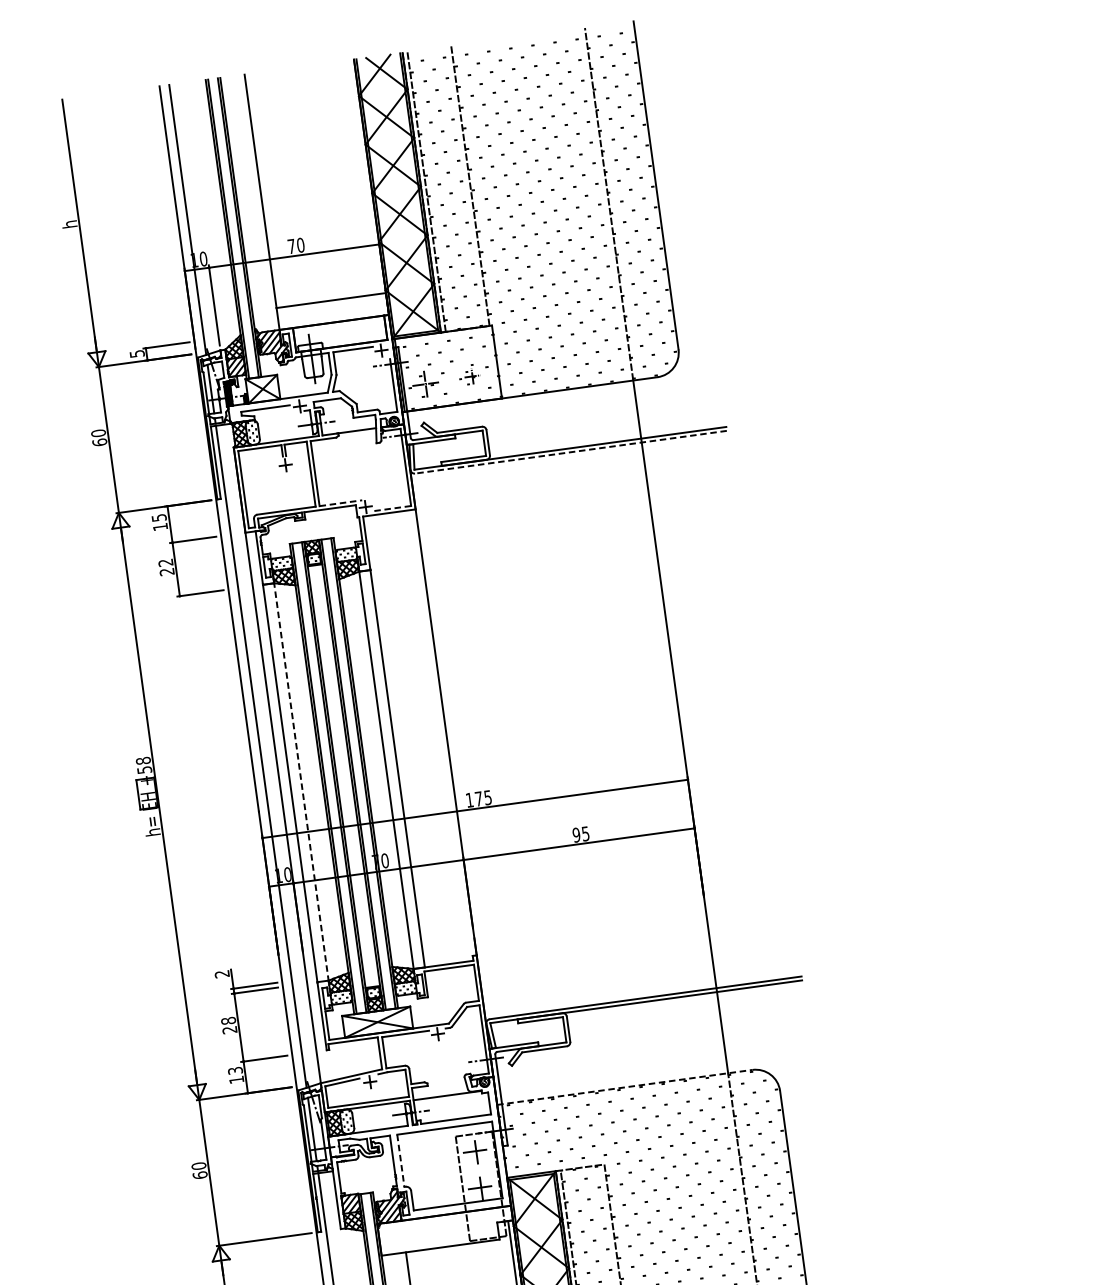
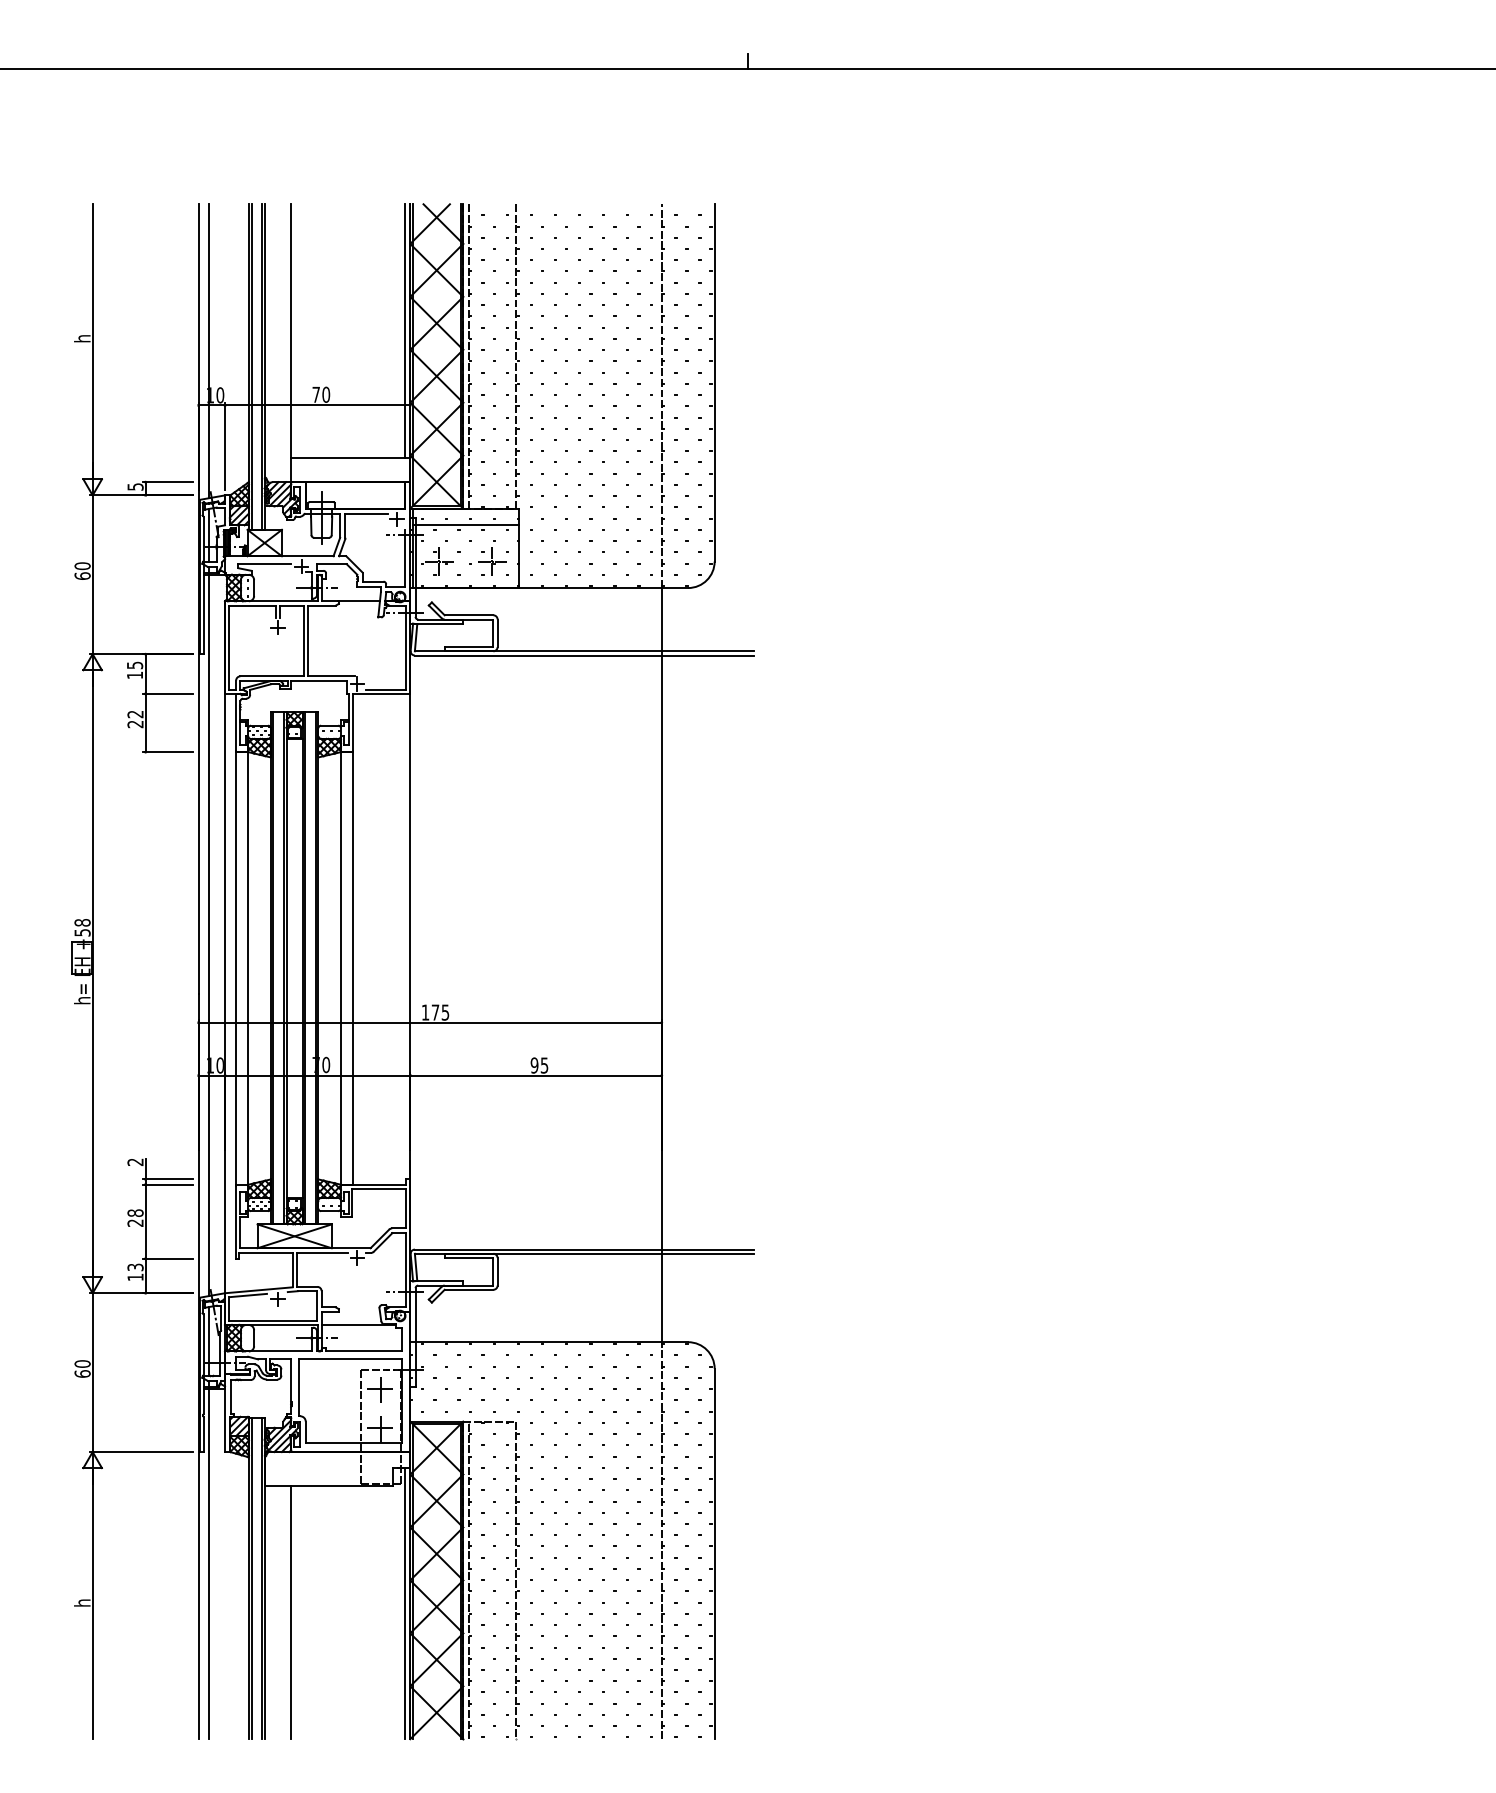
line: (365, 177) -> (405, 331), added
line: (445, 346) -> (465, 524), added
part: (469, 374) -> (487, 557), size x1.67
line: (570, 452) -> (584, 655), dashed -> solid
line: (341, 503) -> (331, 676), dashed -> solid
line: (393, 508) -> (386, 689), dashed -> solid
line: (301, 782) -> (248, 968), dashed -> solid
line: (625, 1087) -> (549, 1342), dashed -> solid
line: (401, 1161) -> (299, 1388), dashed -> solid

